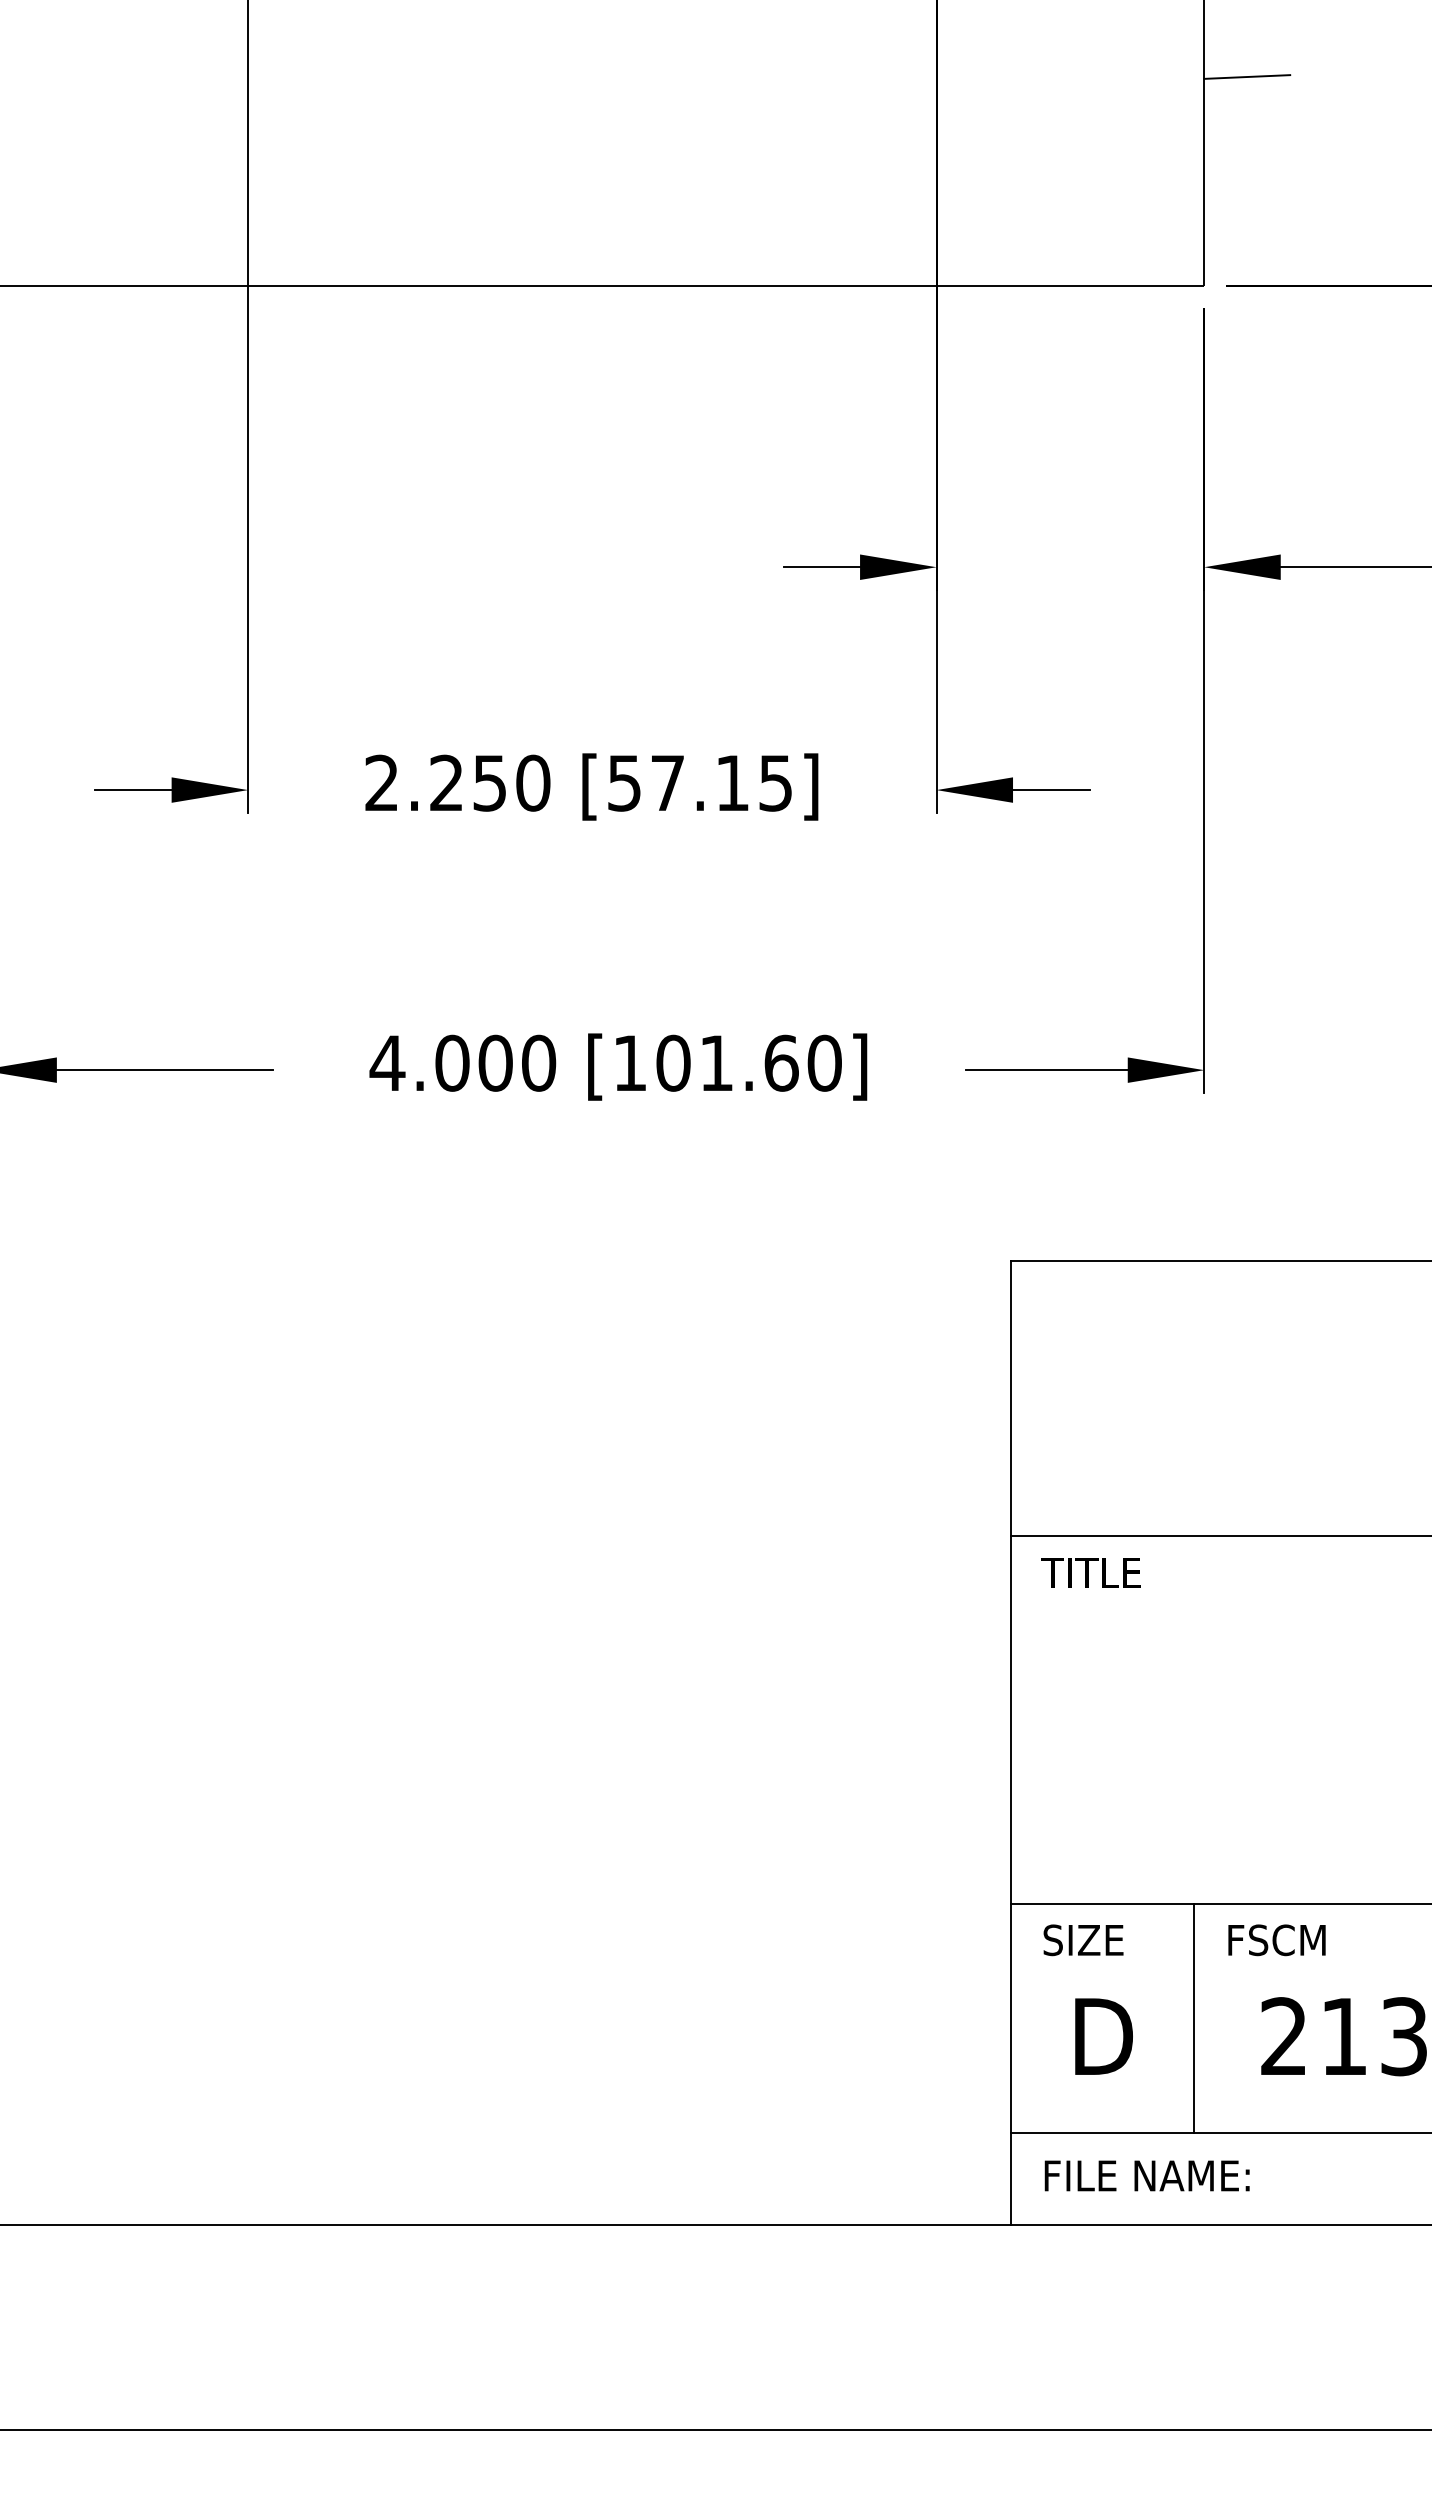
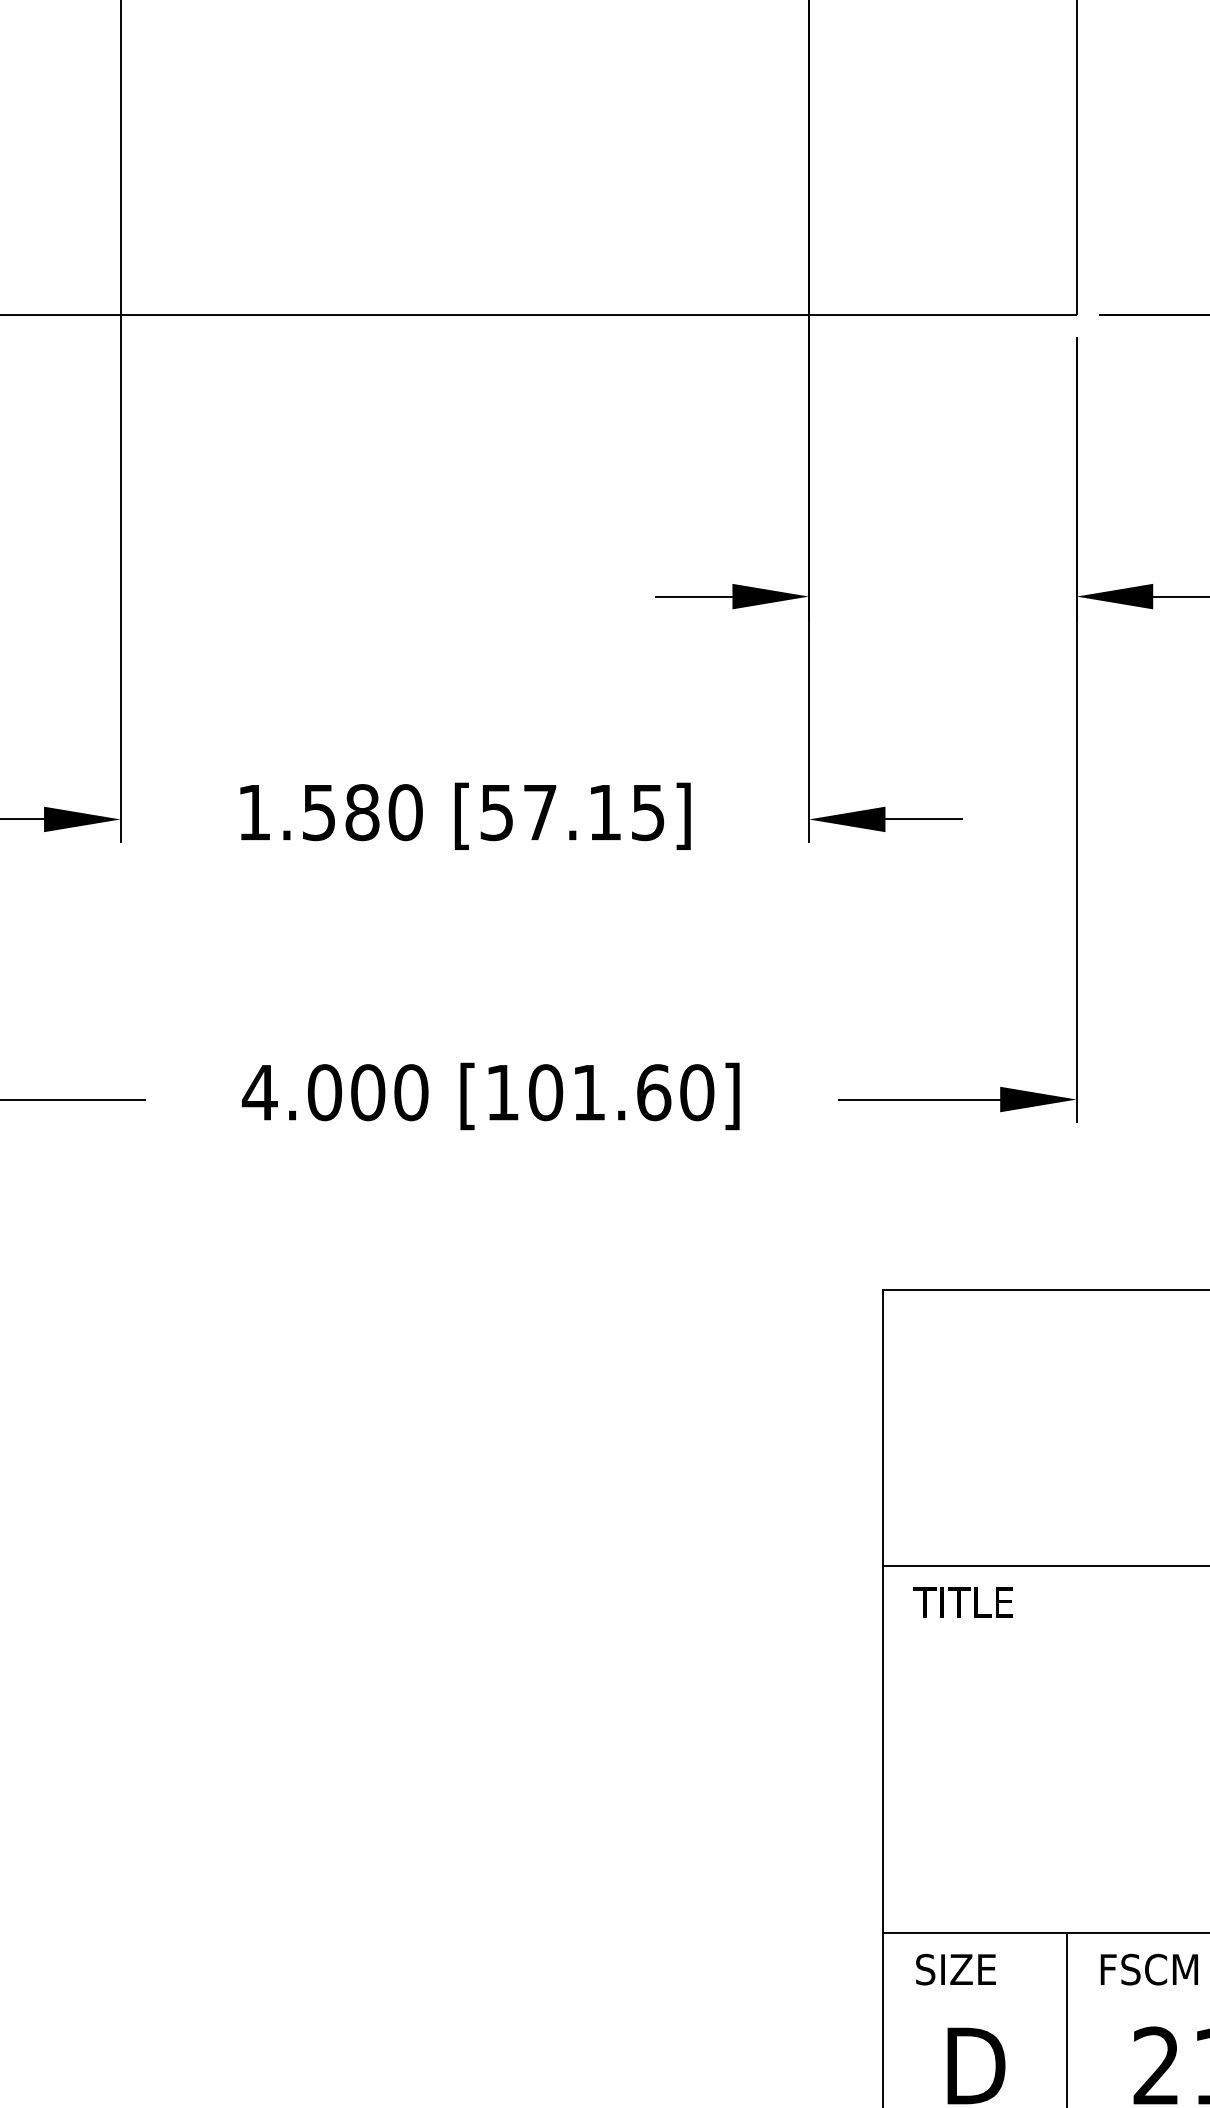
line: (1247, 76) -> (1119, 105), removed
text: (436, 782) -> (308, 811), 2.250 -> 1.580

